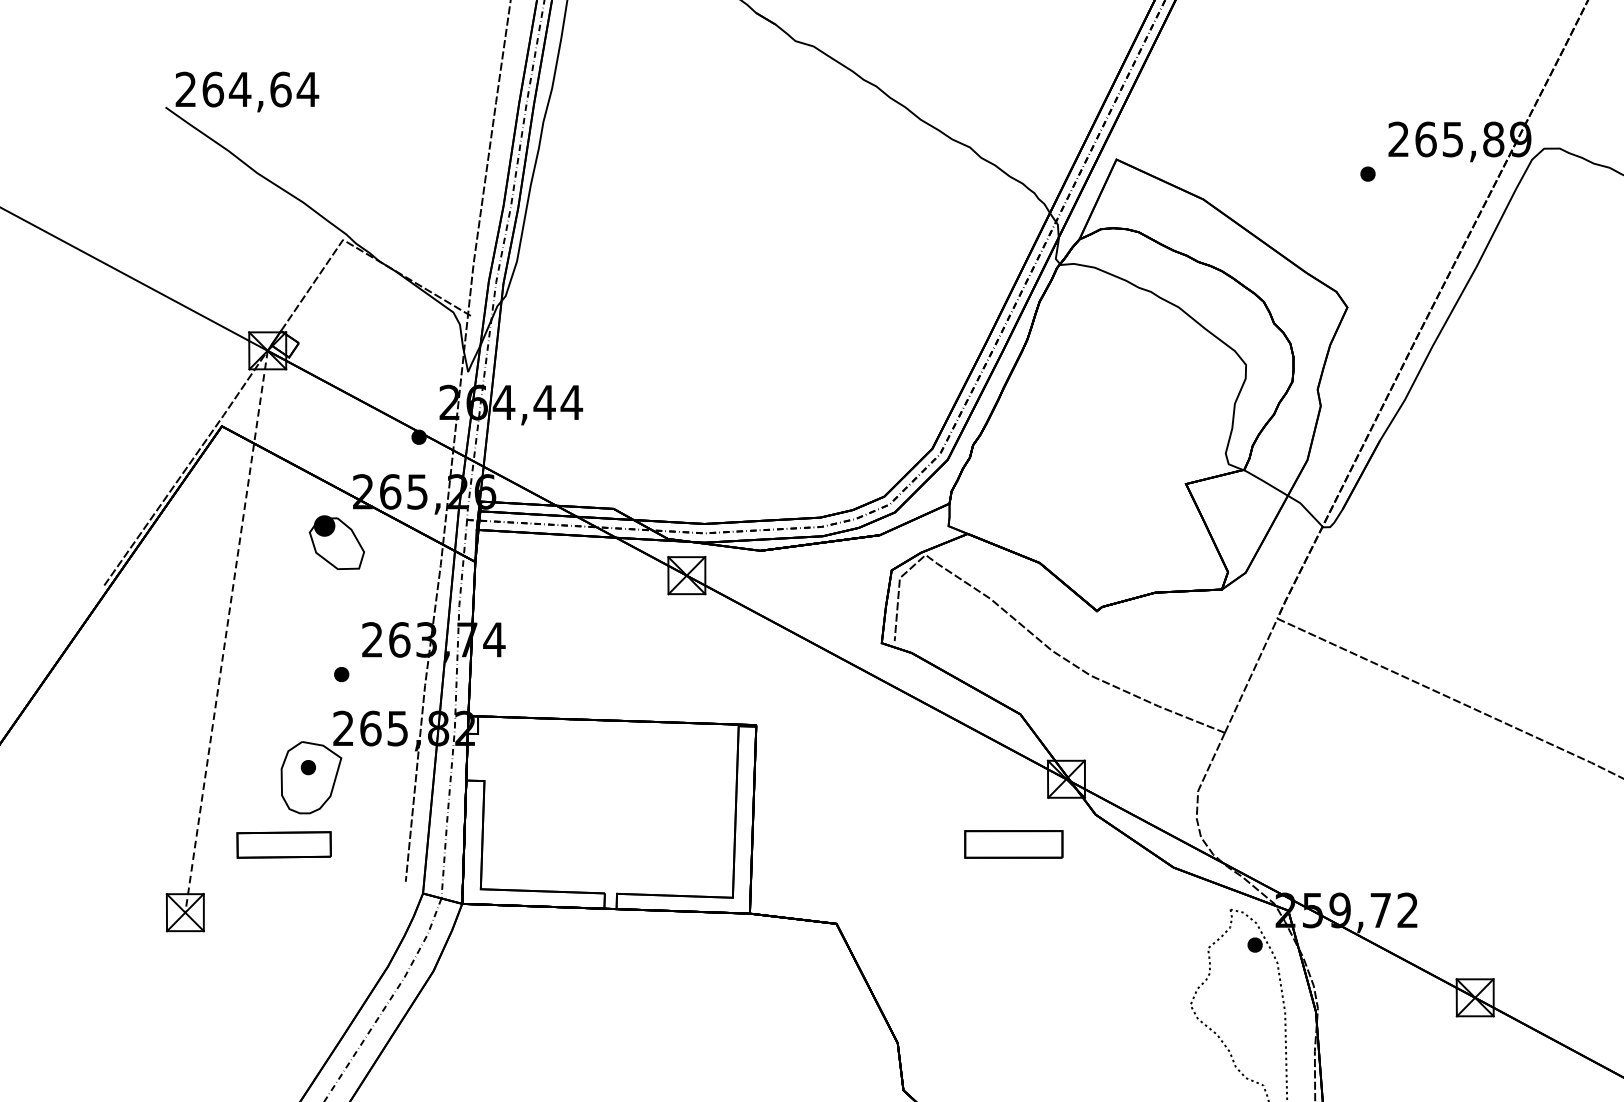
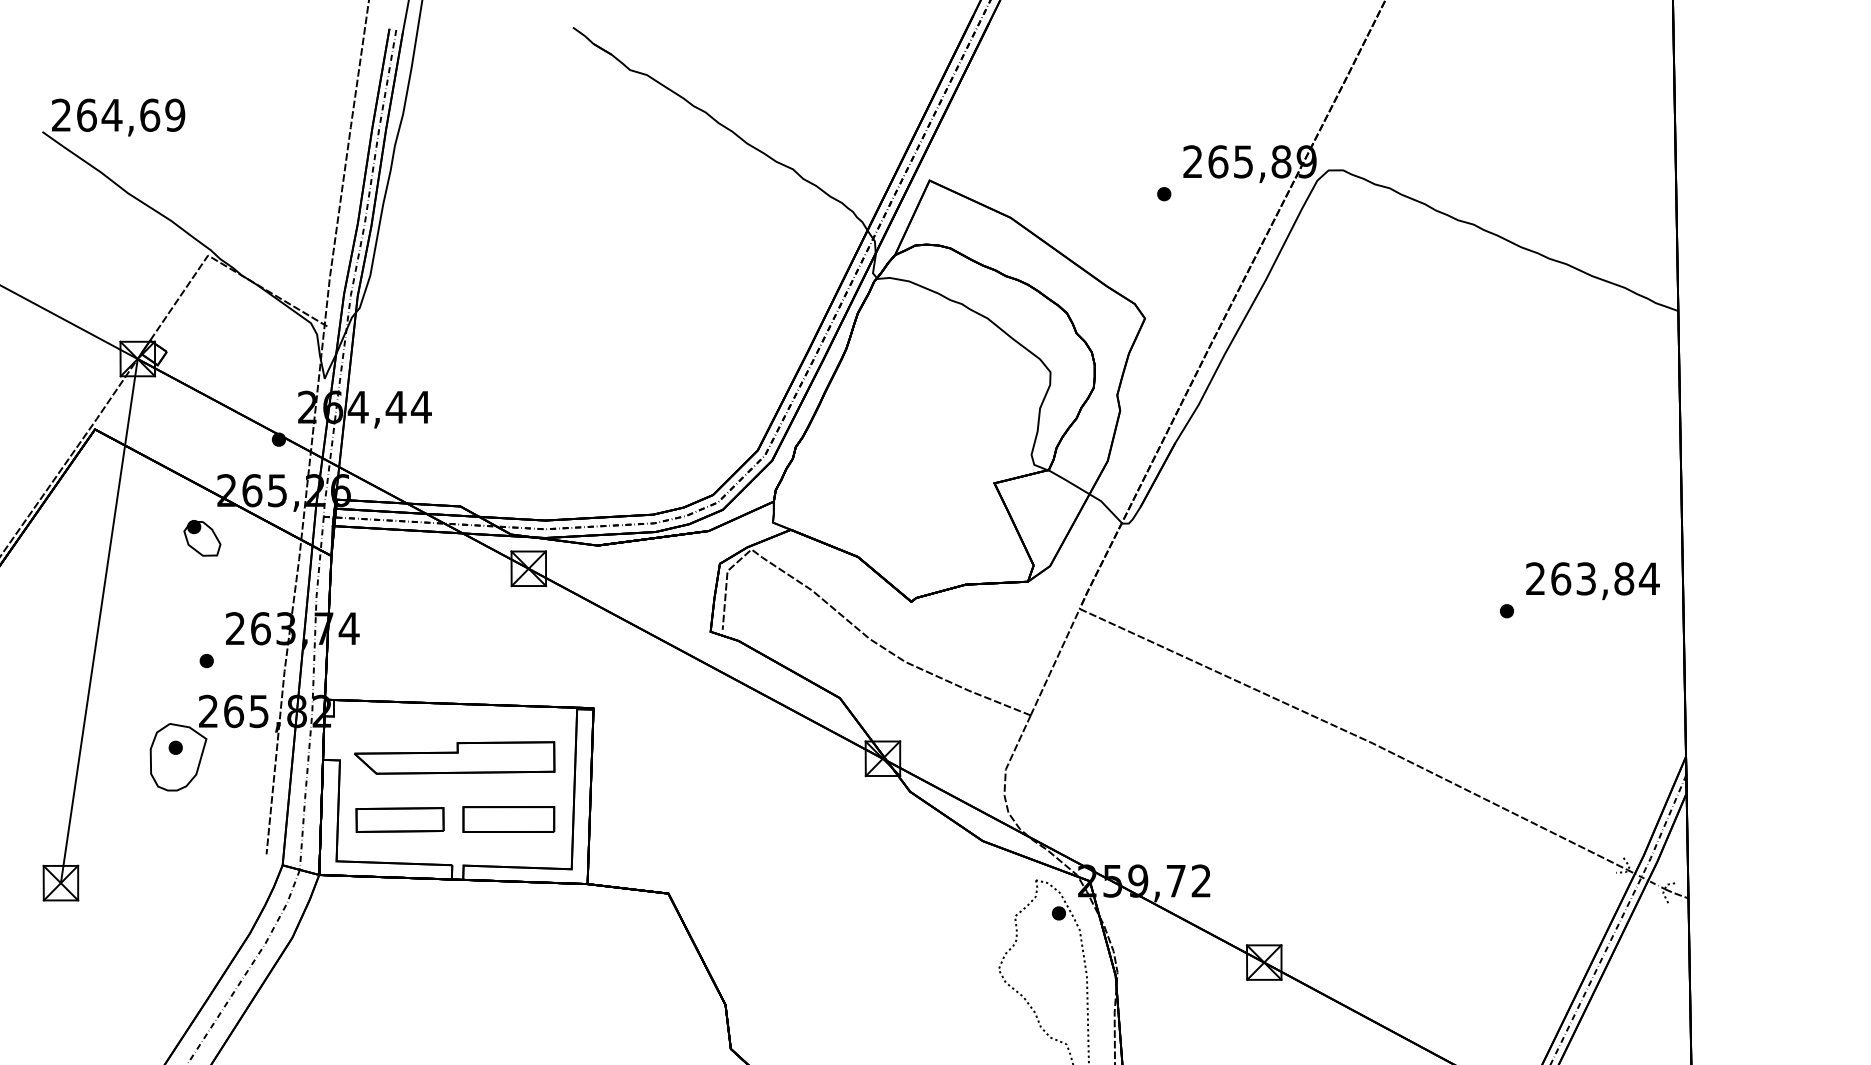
text: (307, 88) -> (174, 114), 264,64 -> 264,69
part: (337, 543) -> (202, 538), size x0.71
line: (226, 632) -> (99, 621), dashed -> solid
part: (607, 777) -> (454, 757), added
part: (283, 844) -> (399, 819), moved
part: (1013, 844) -> (508, 819), moved

